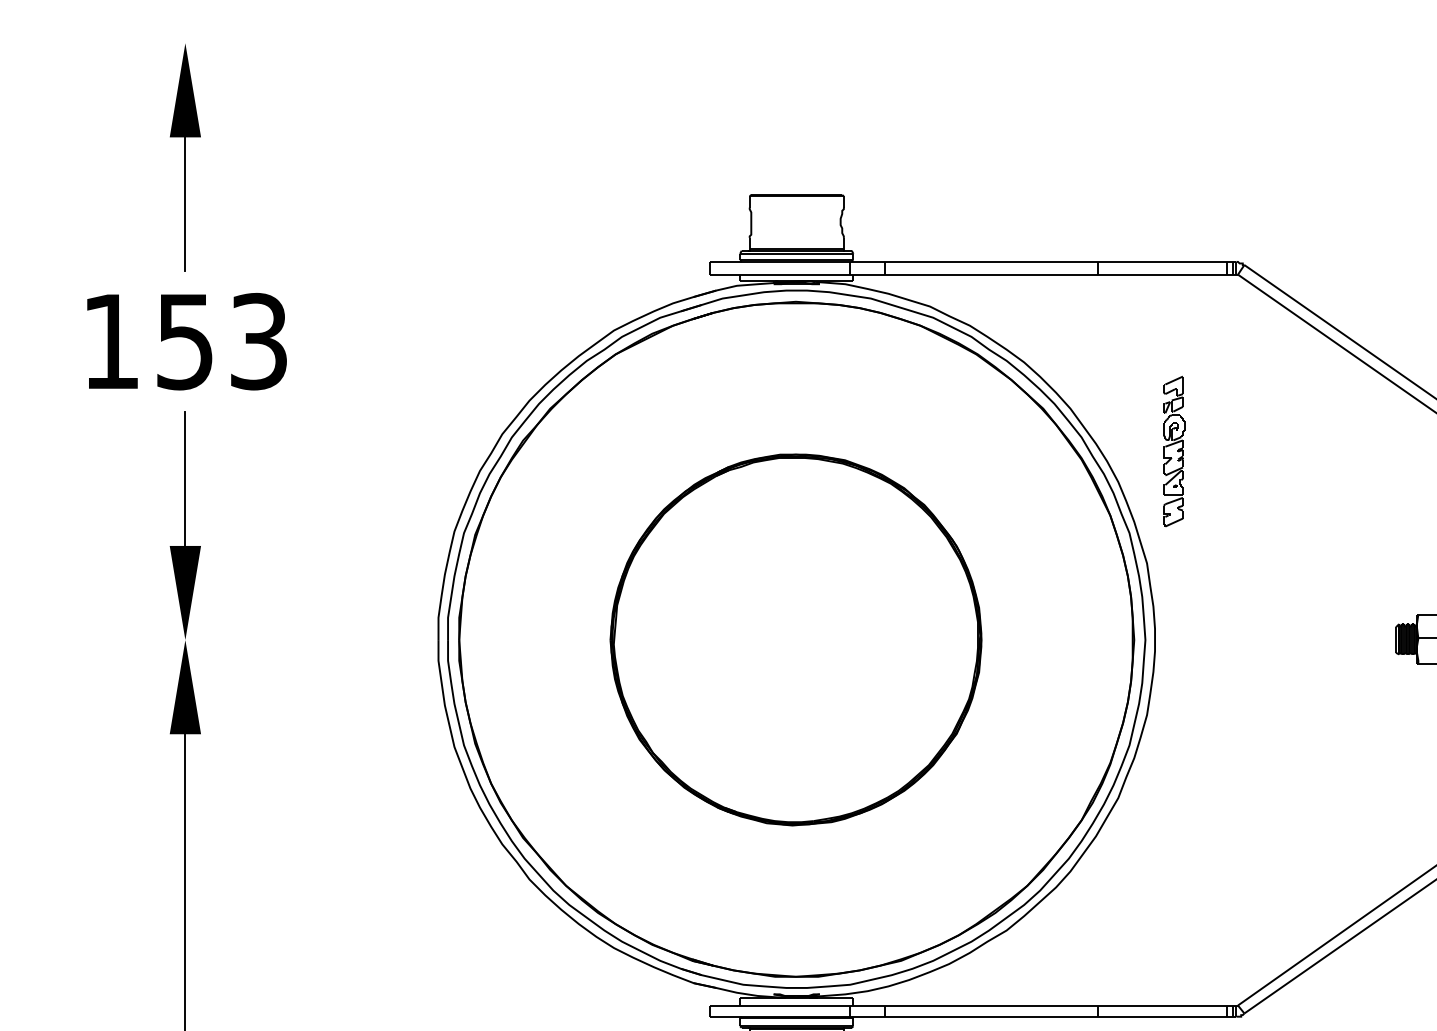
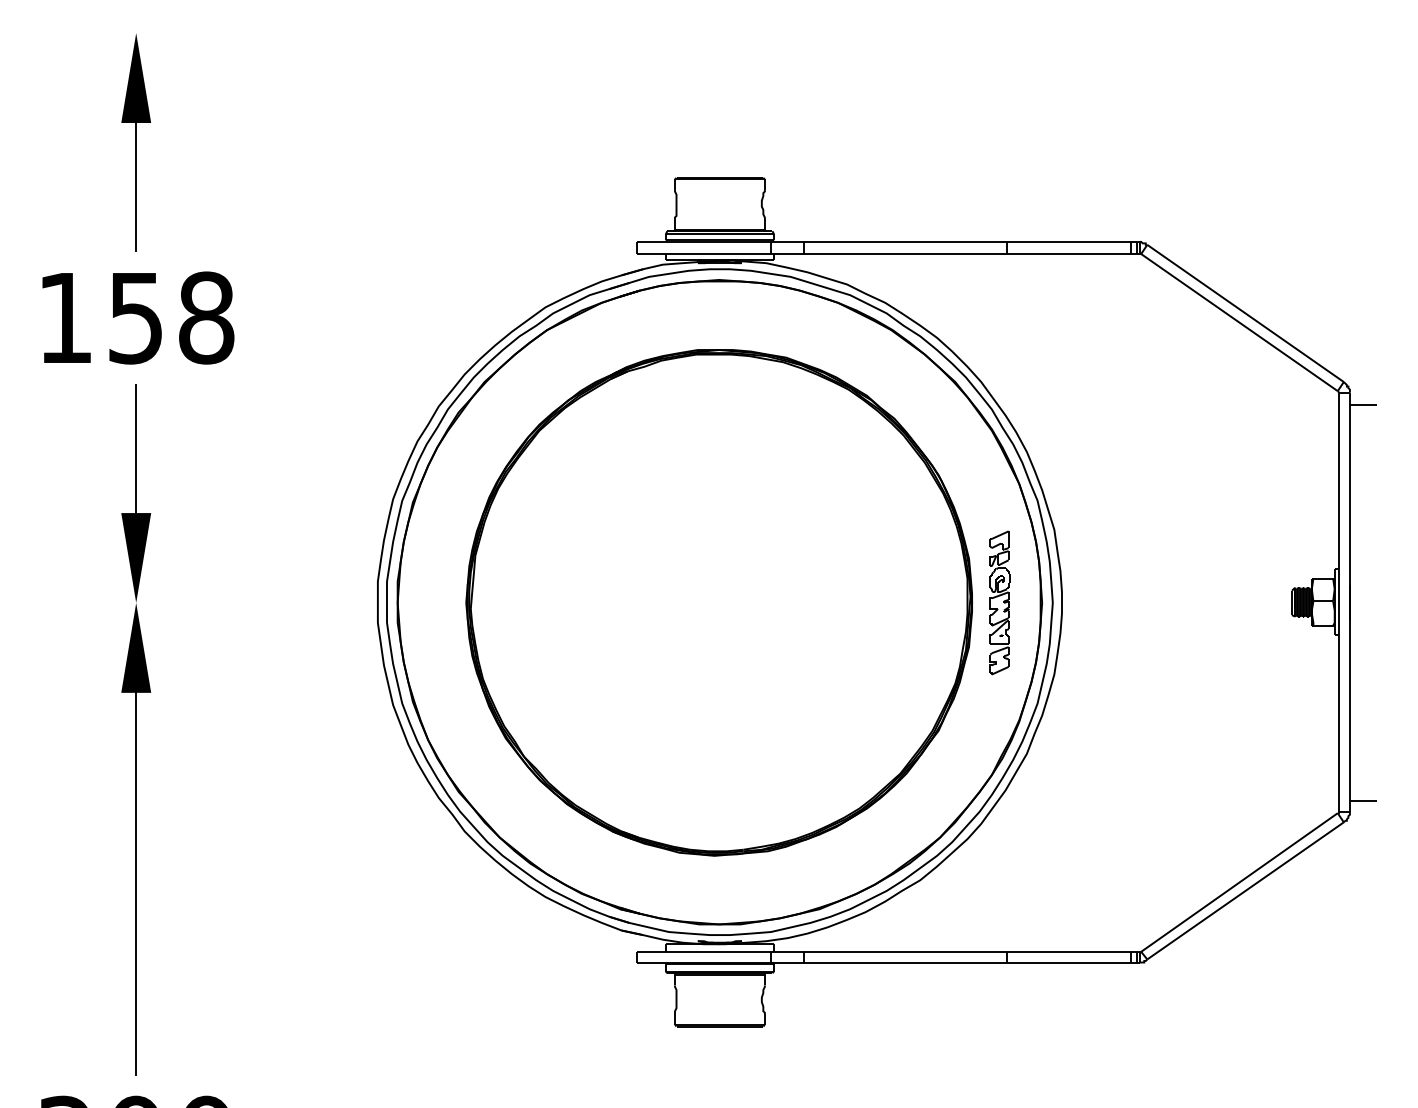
text: (259, 341) -> (206, 317), 153 -> 158
part: (1173, 451) -> (999, 602), moved
part: (795, 639) -> (718, 602), size x1.43

